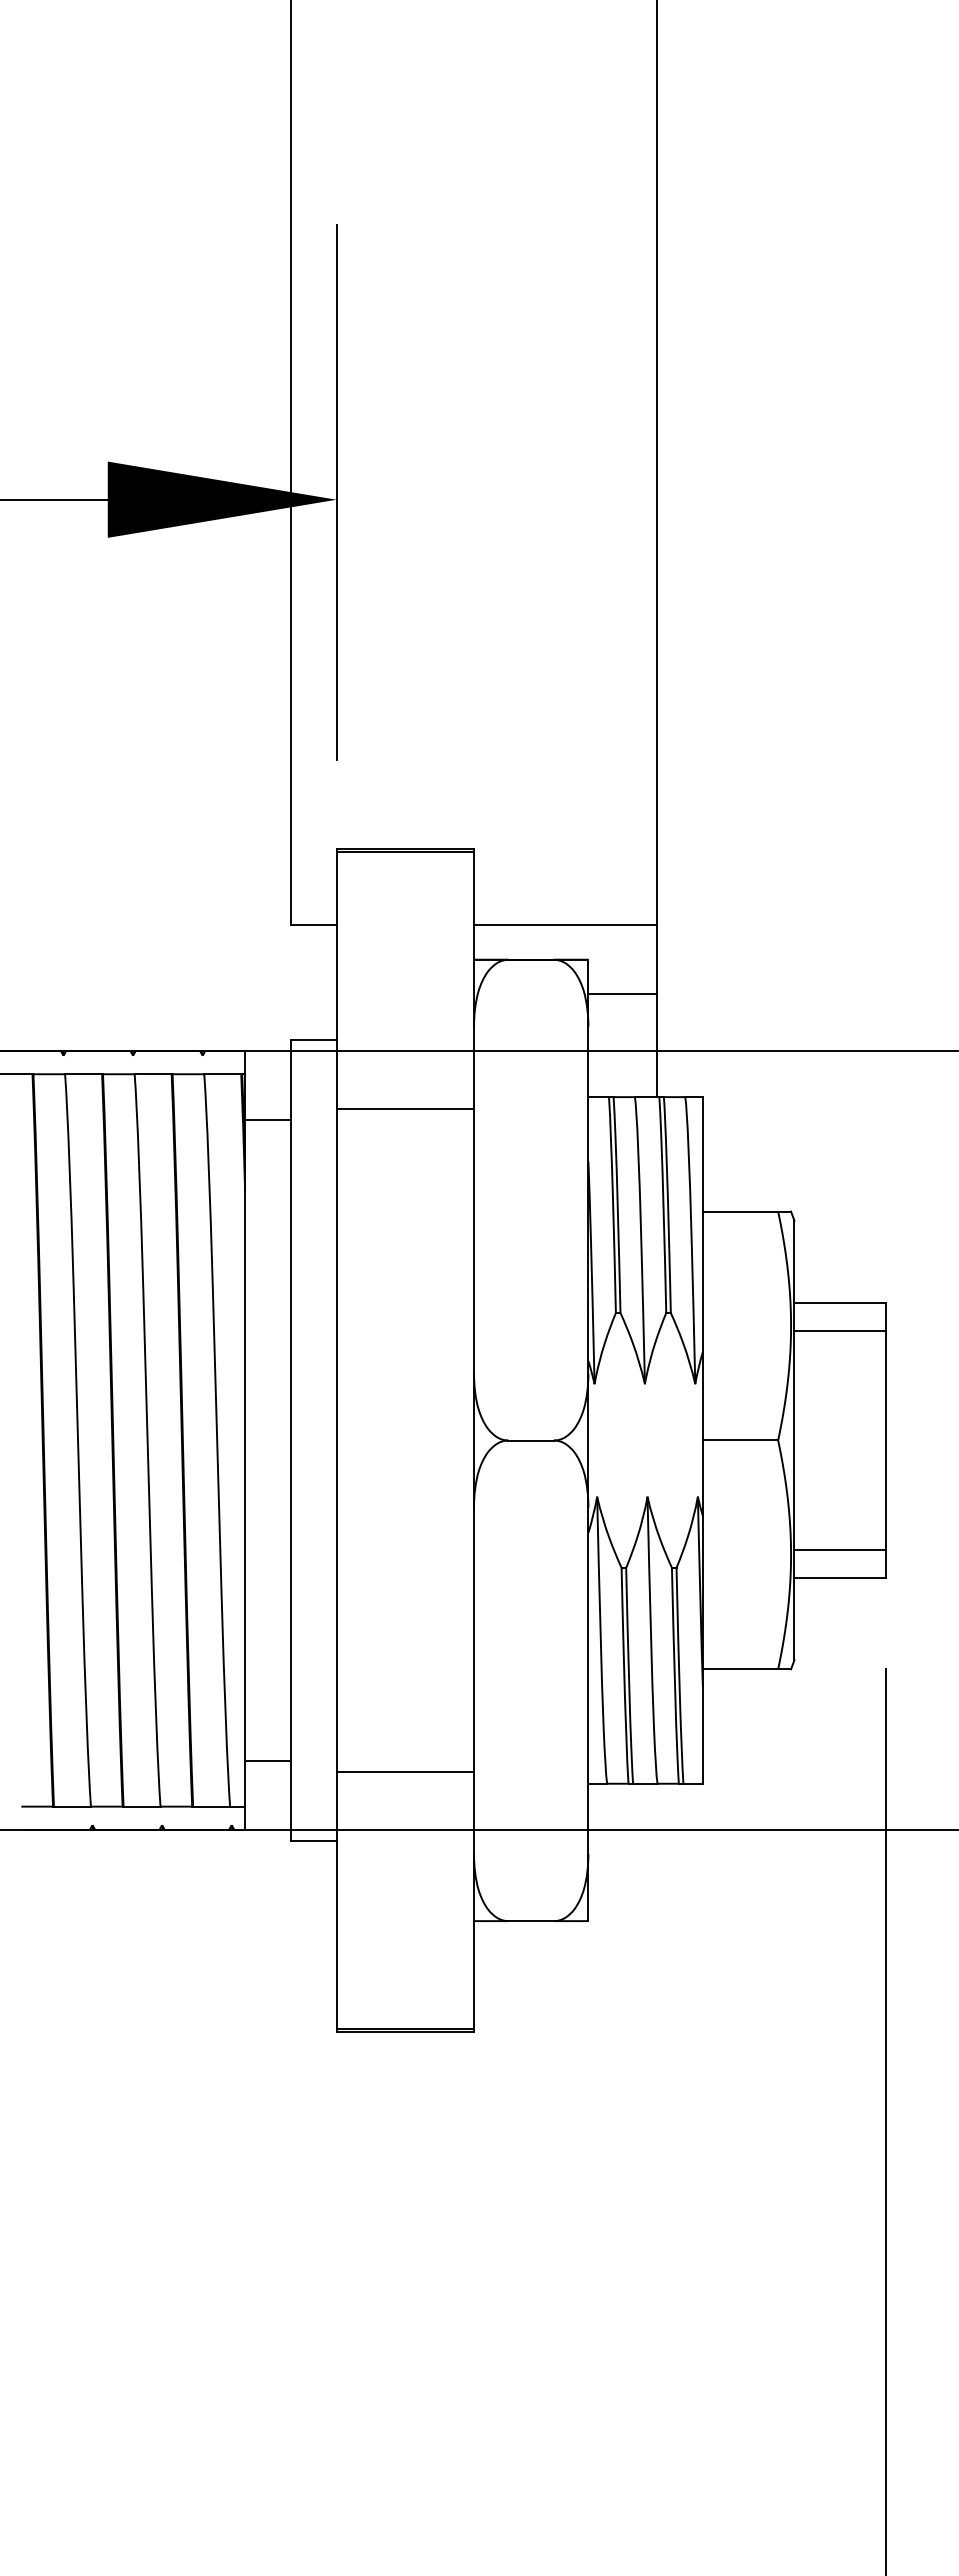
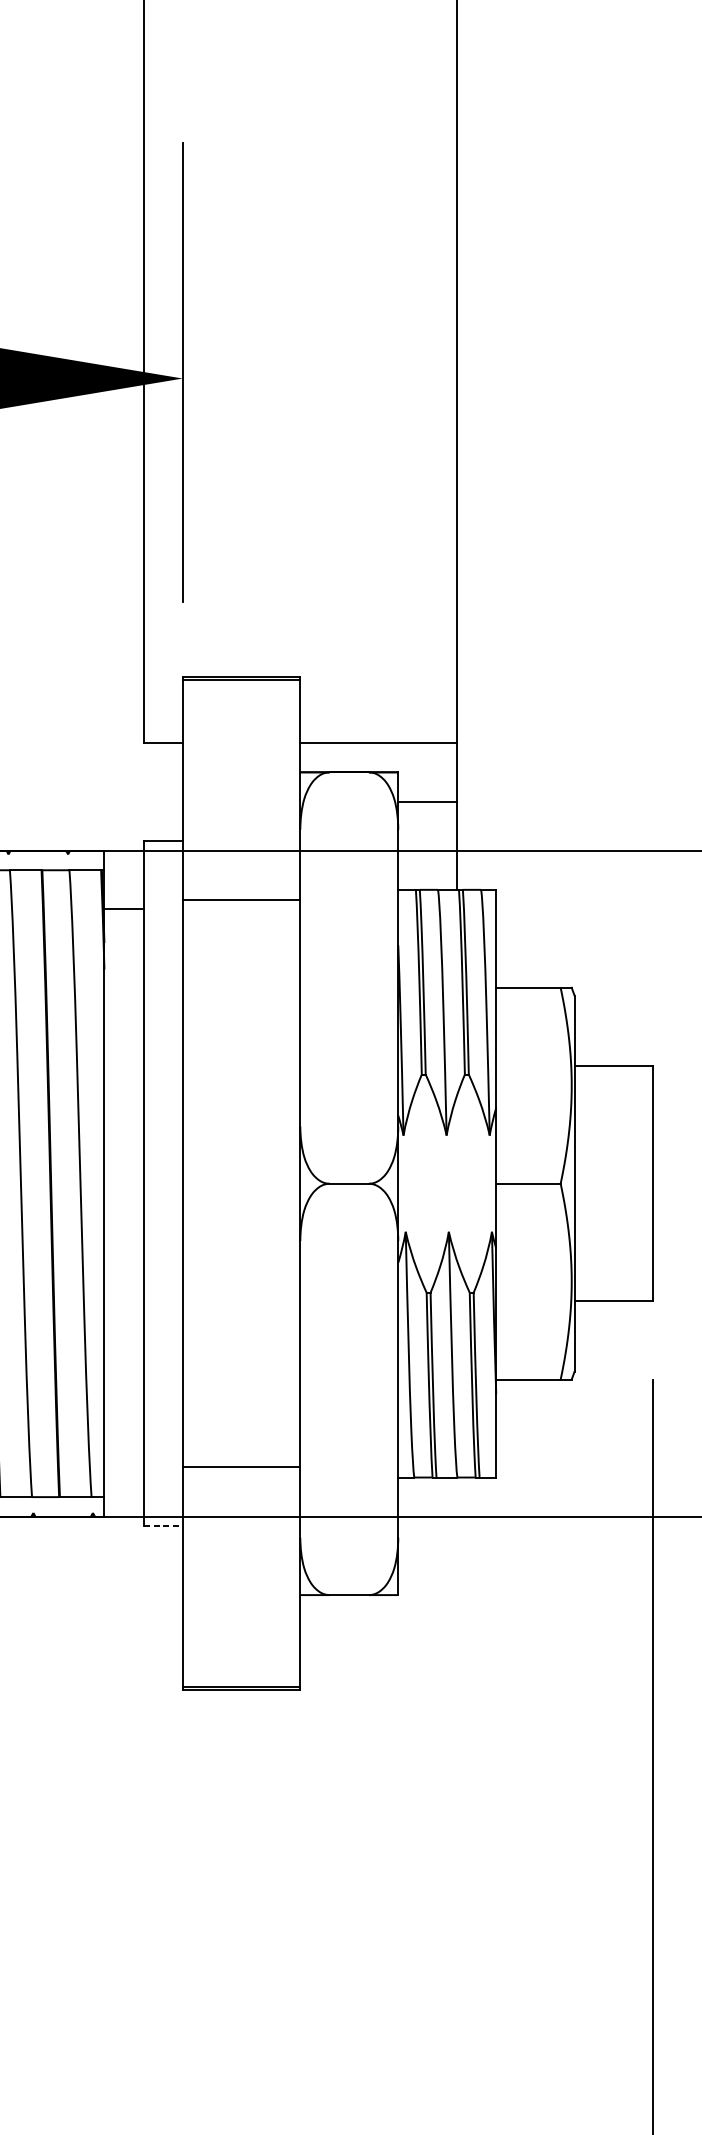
line: (839, 1330) -> (613, 1089), removed
line: (839, 1550) -> (613, 1277), removed
line: (267, 1760) -> (123, 1457), removed
line: (313, 1840) -> (162, 1526), solid -> dashed

